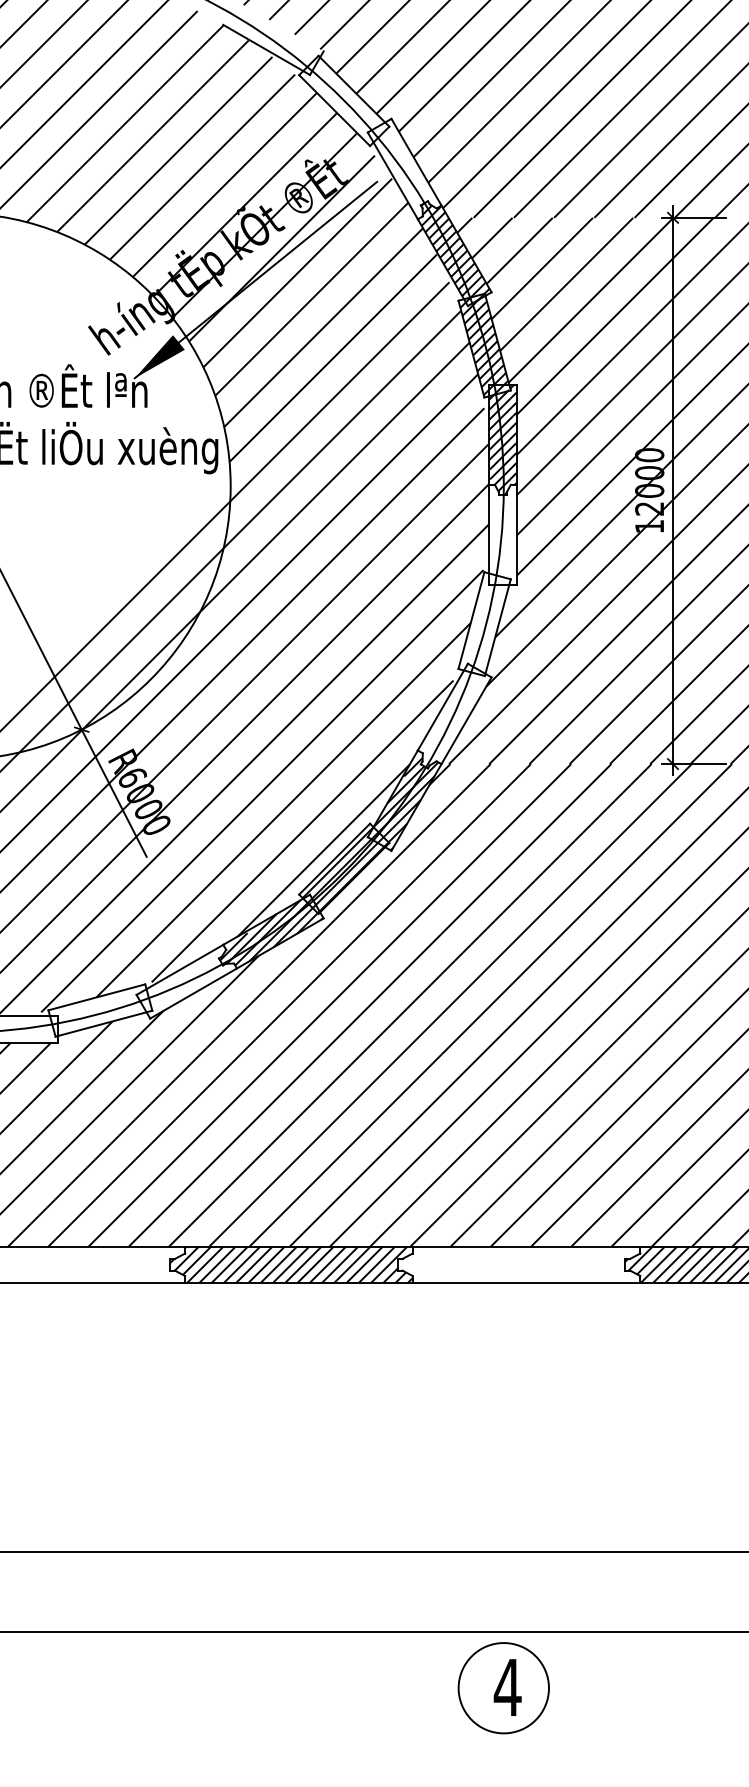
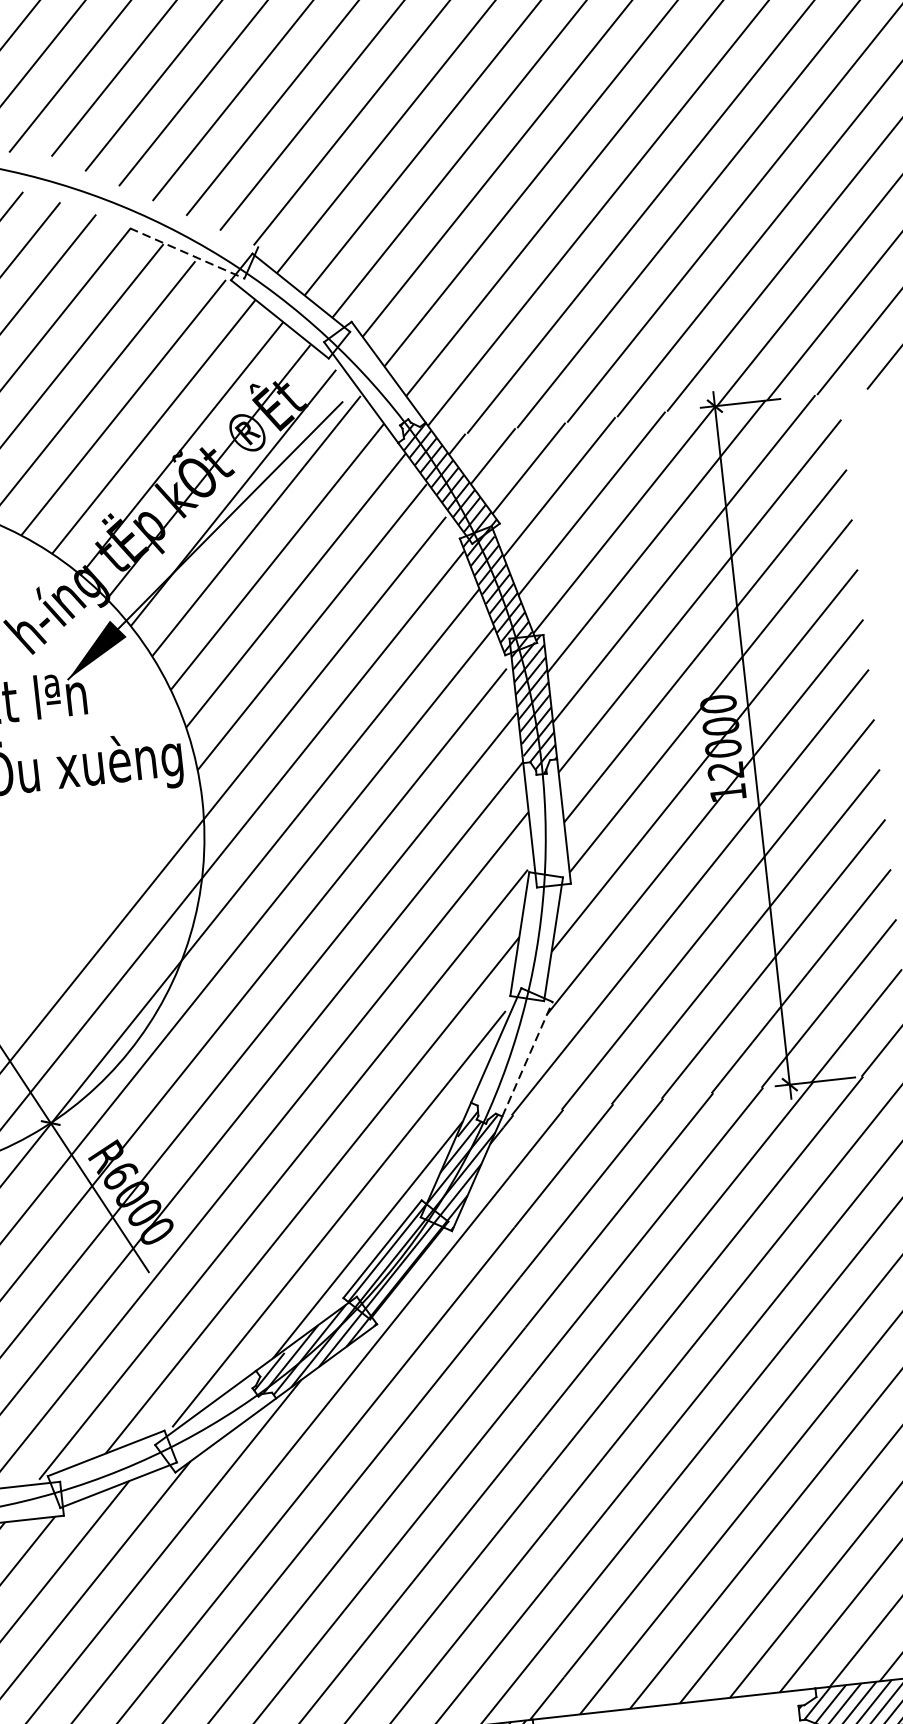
line: (267, 50) -> (188, 253), solid -> dashed
line: (466, 720) -> (527, 1058), solid -> dashed

